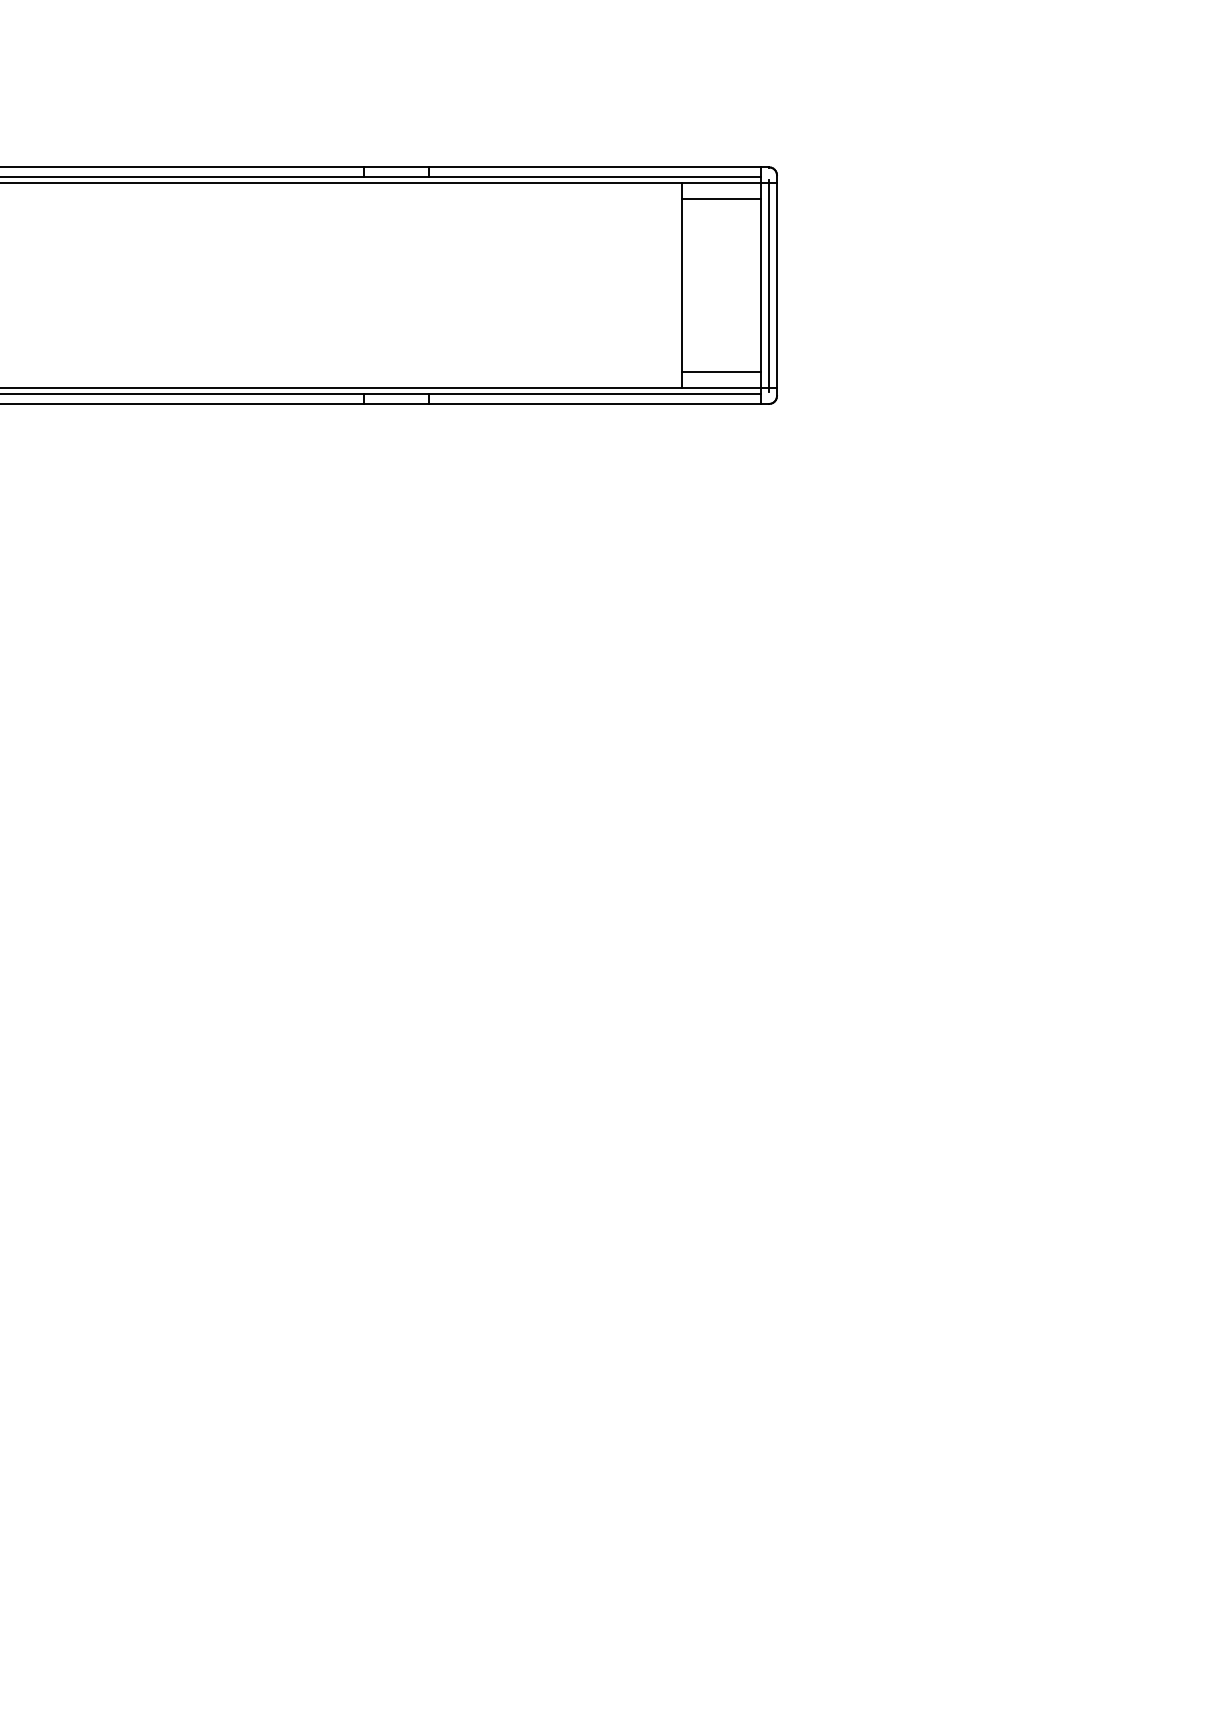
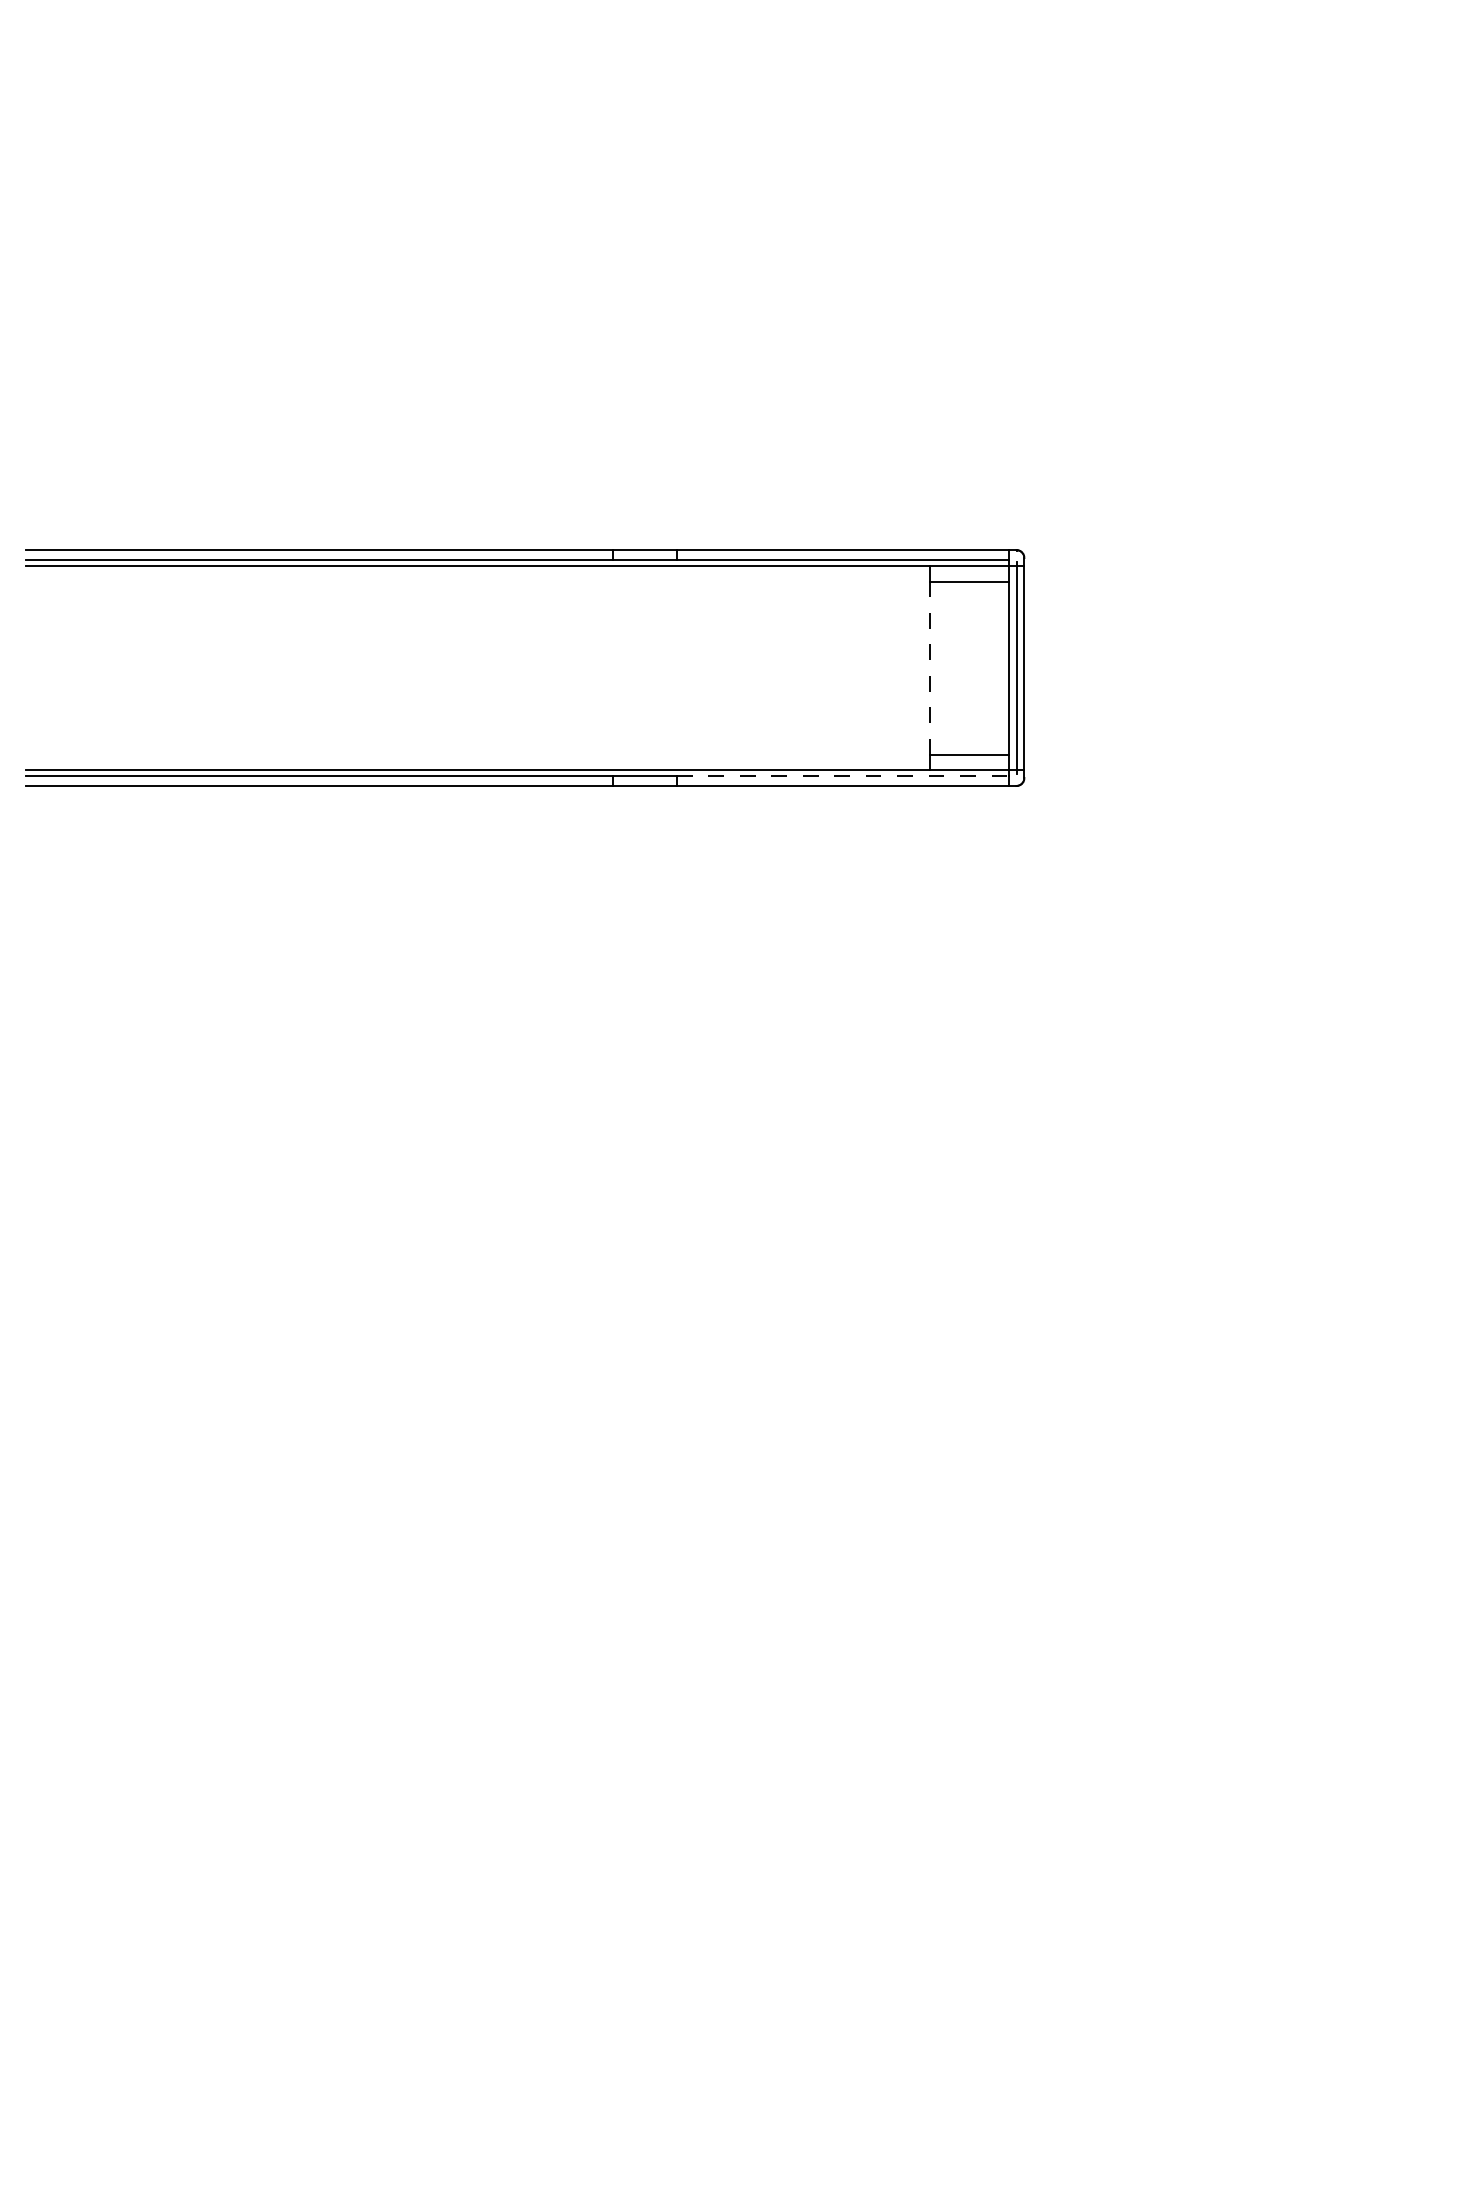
line: (682, 285) -> (930, 667), solid -> dashed
line: (594, 394) -> (842, 776), solid -> dashed

